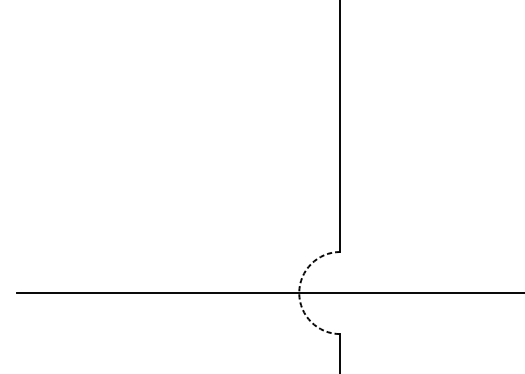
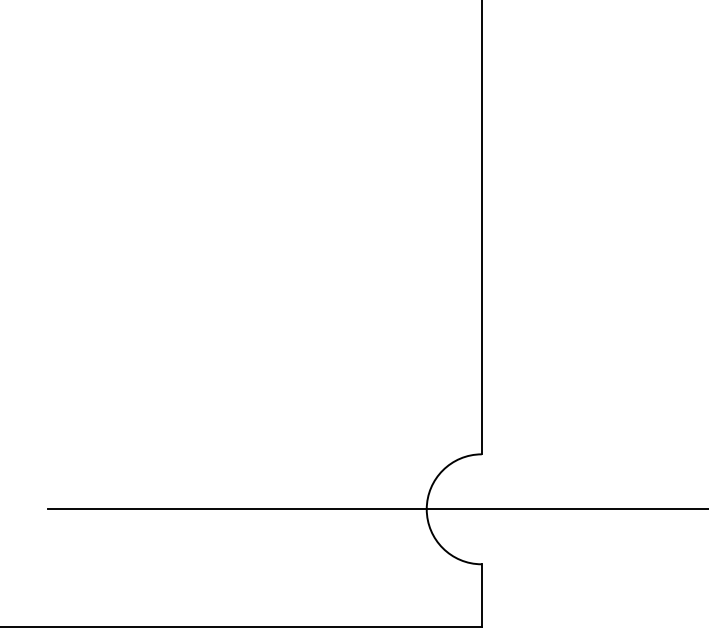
arc: (299, 293) -> (426, 509), dashed -> solid

